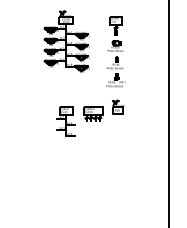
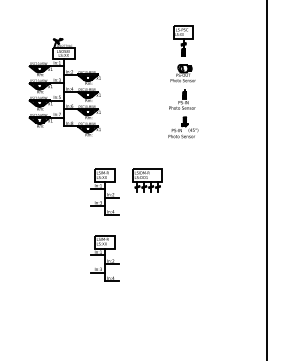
part: (66, 41) -> (64, 86), moved
part: (118, 106) -> (187, 168), removed
part: (65, 163) -> (103, 258), added

